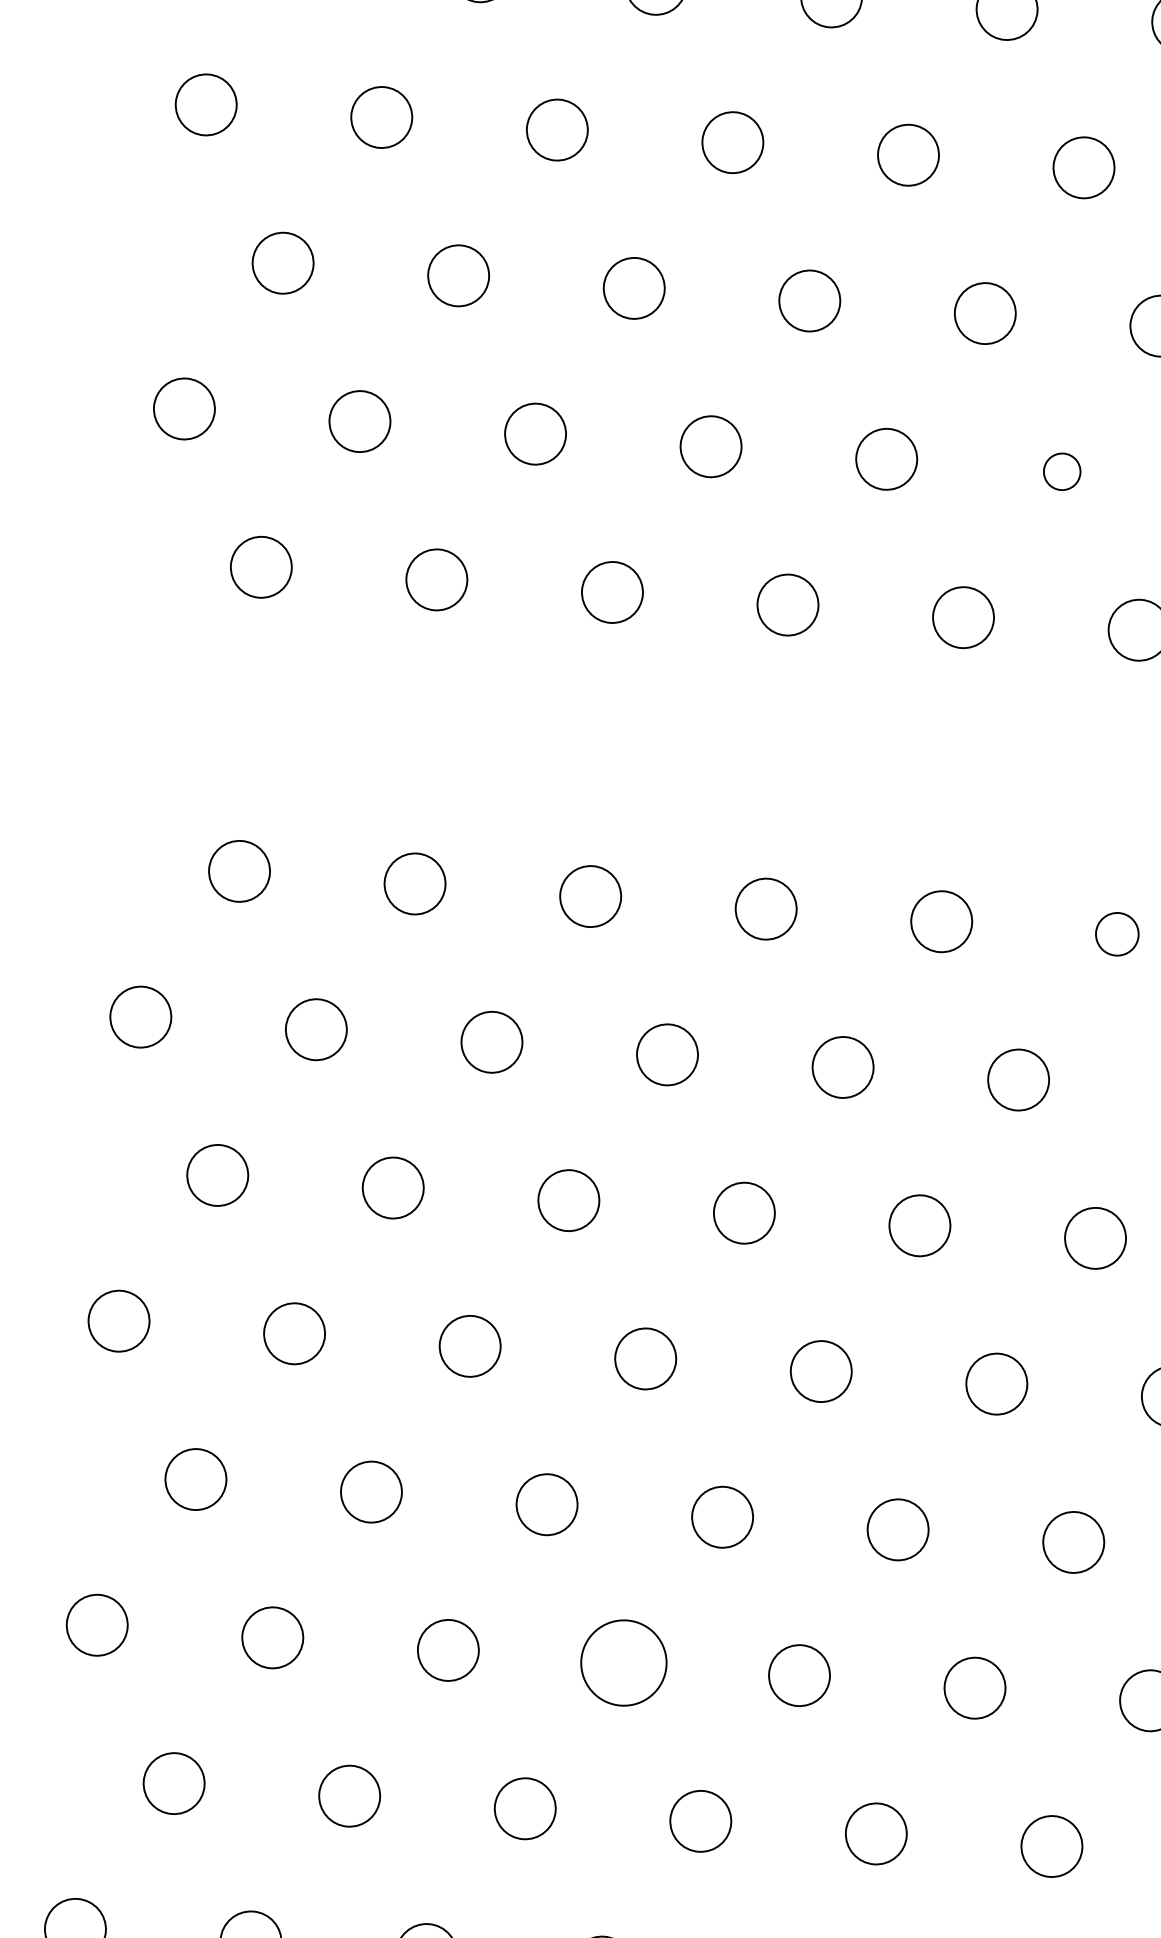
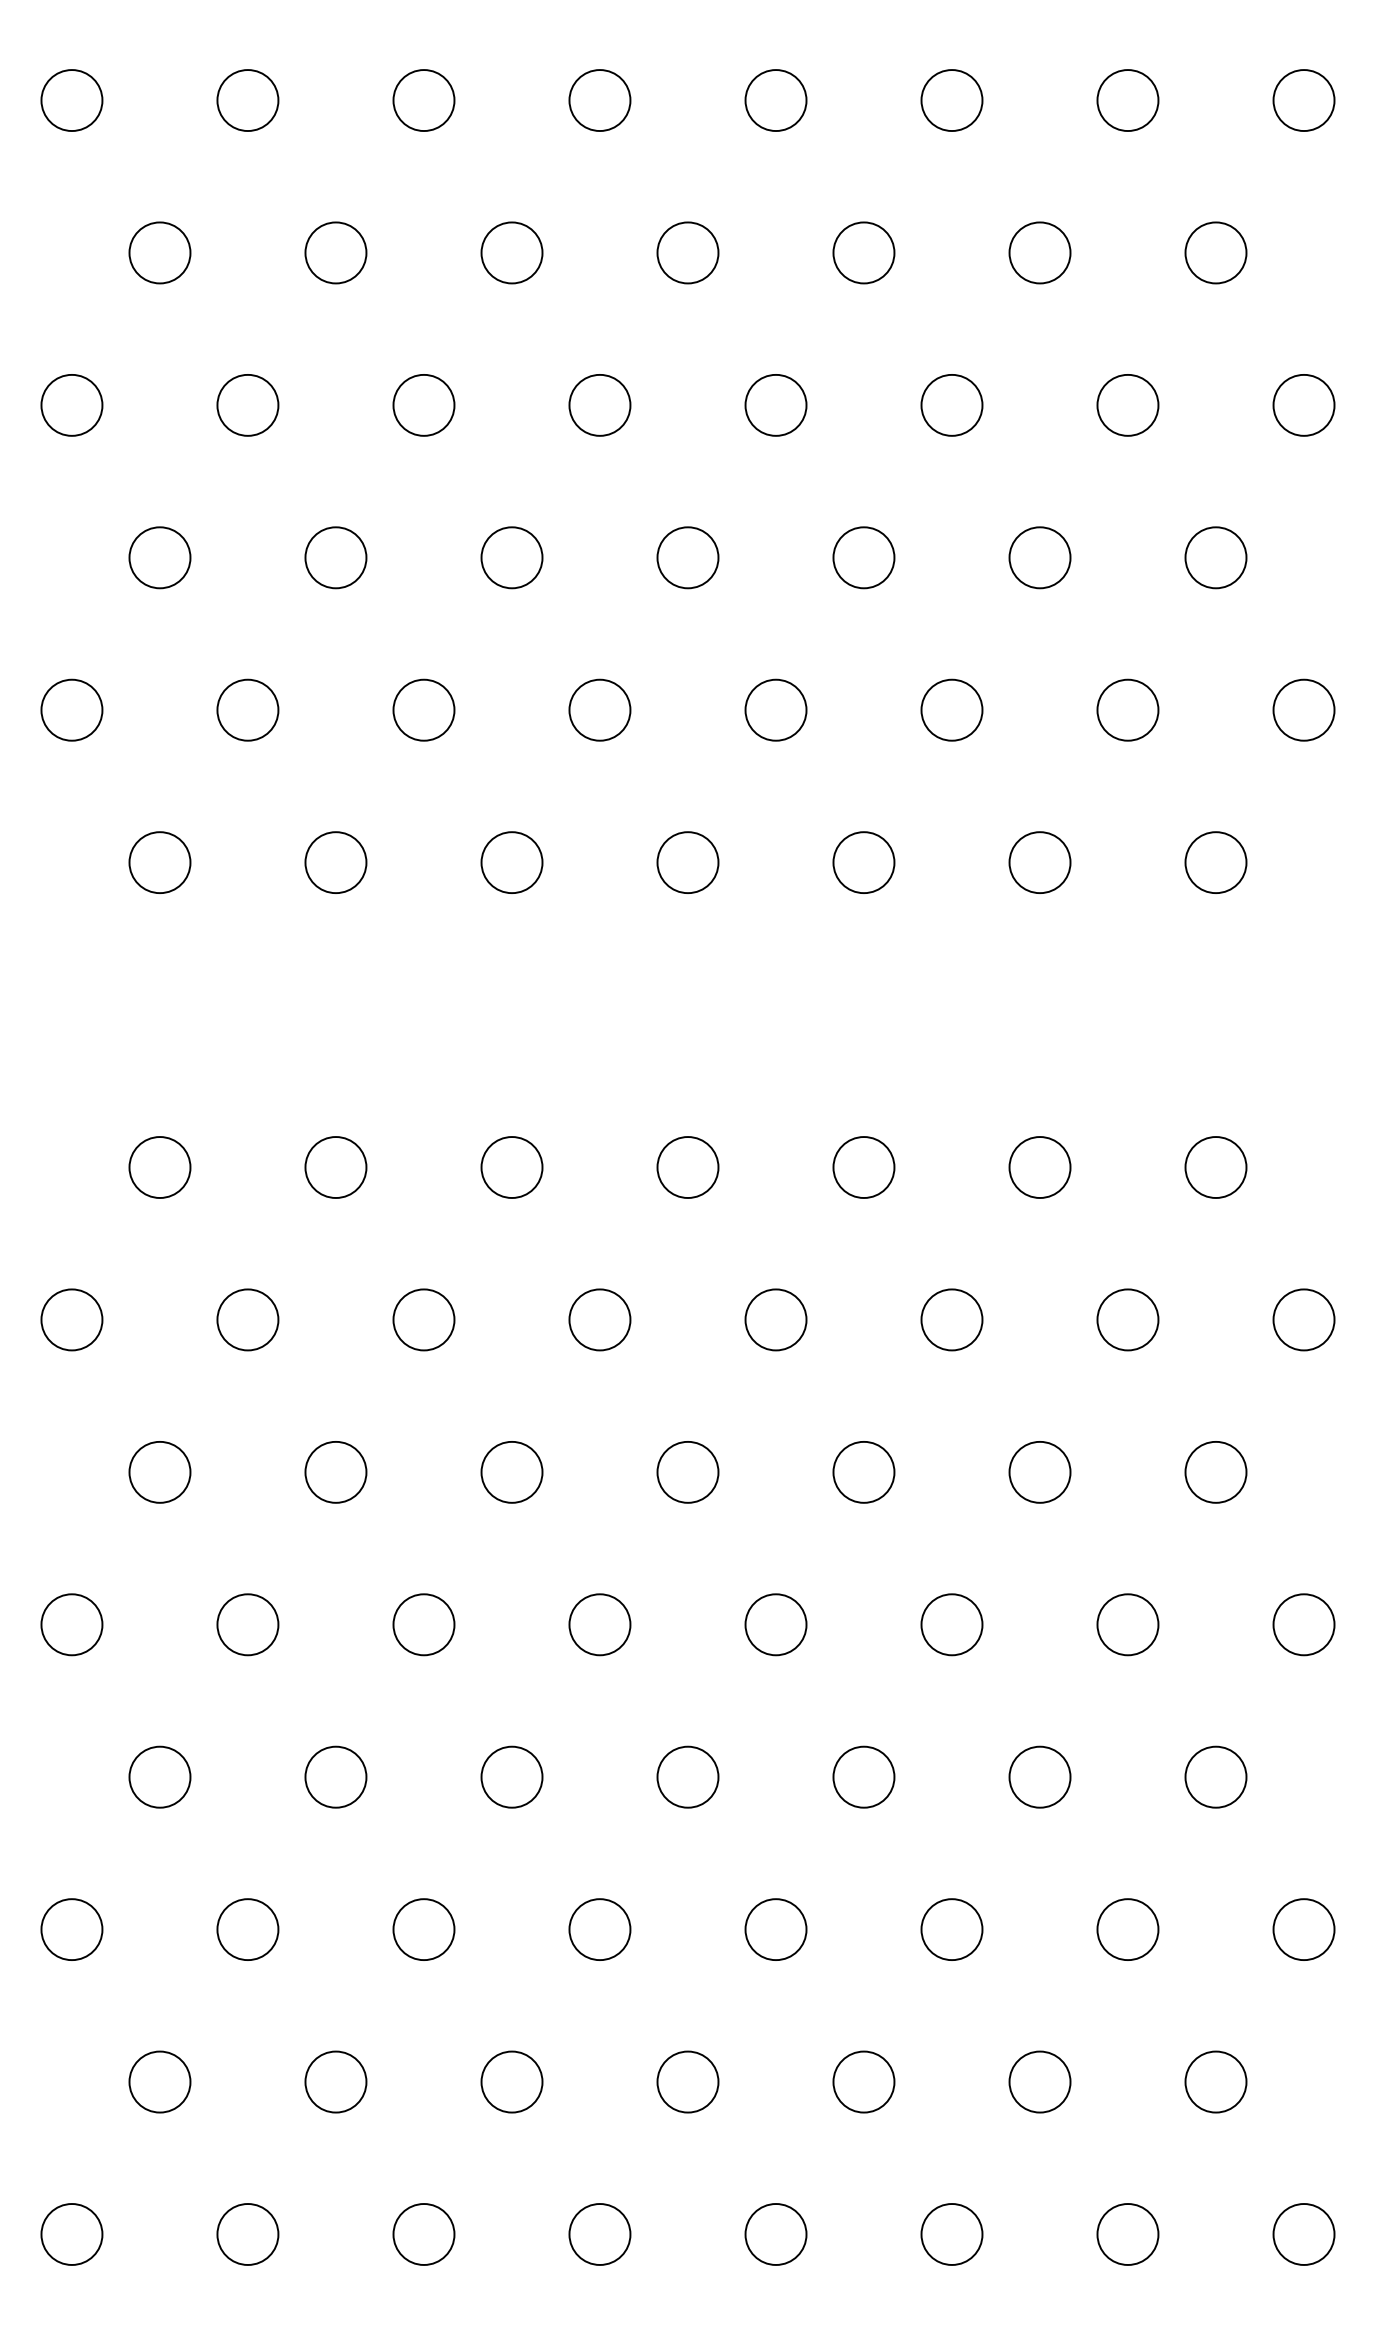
circle: (1061, 471) -> (951, 709), size x1.67
circle: (1116, 934) -> (1039, 1167), size x1.43
circle: (623, 1662) -> (599, 1929), size x0.71

